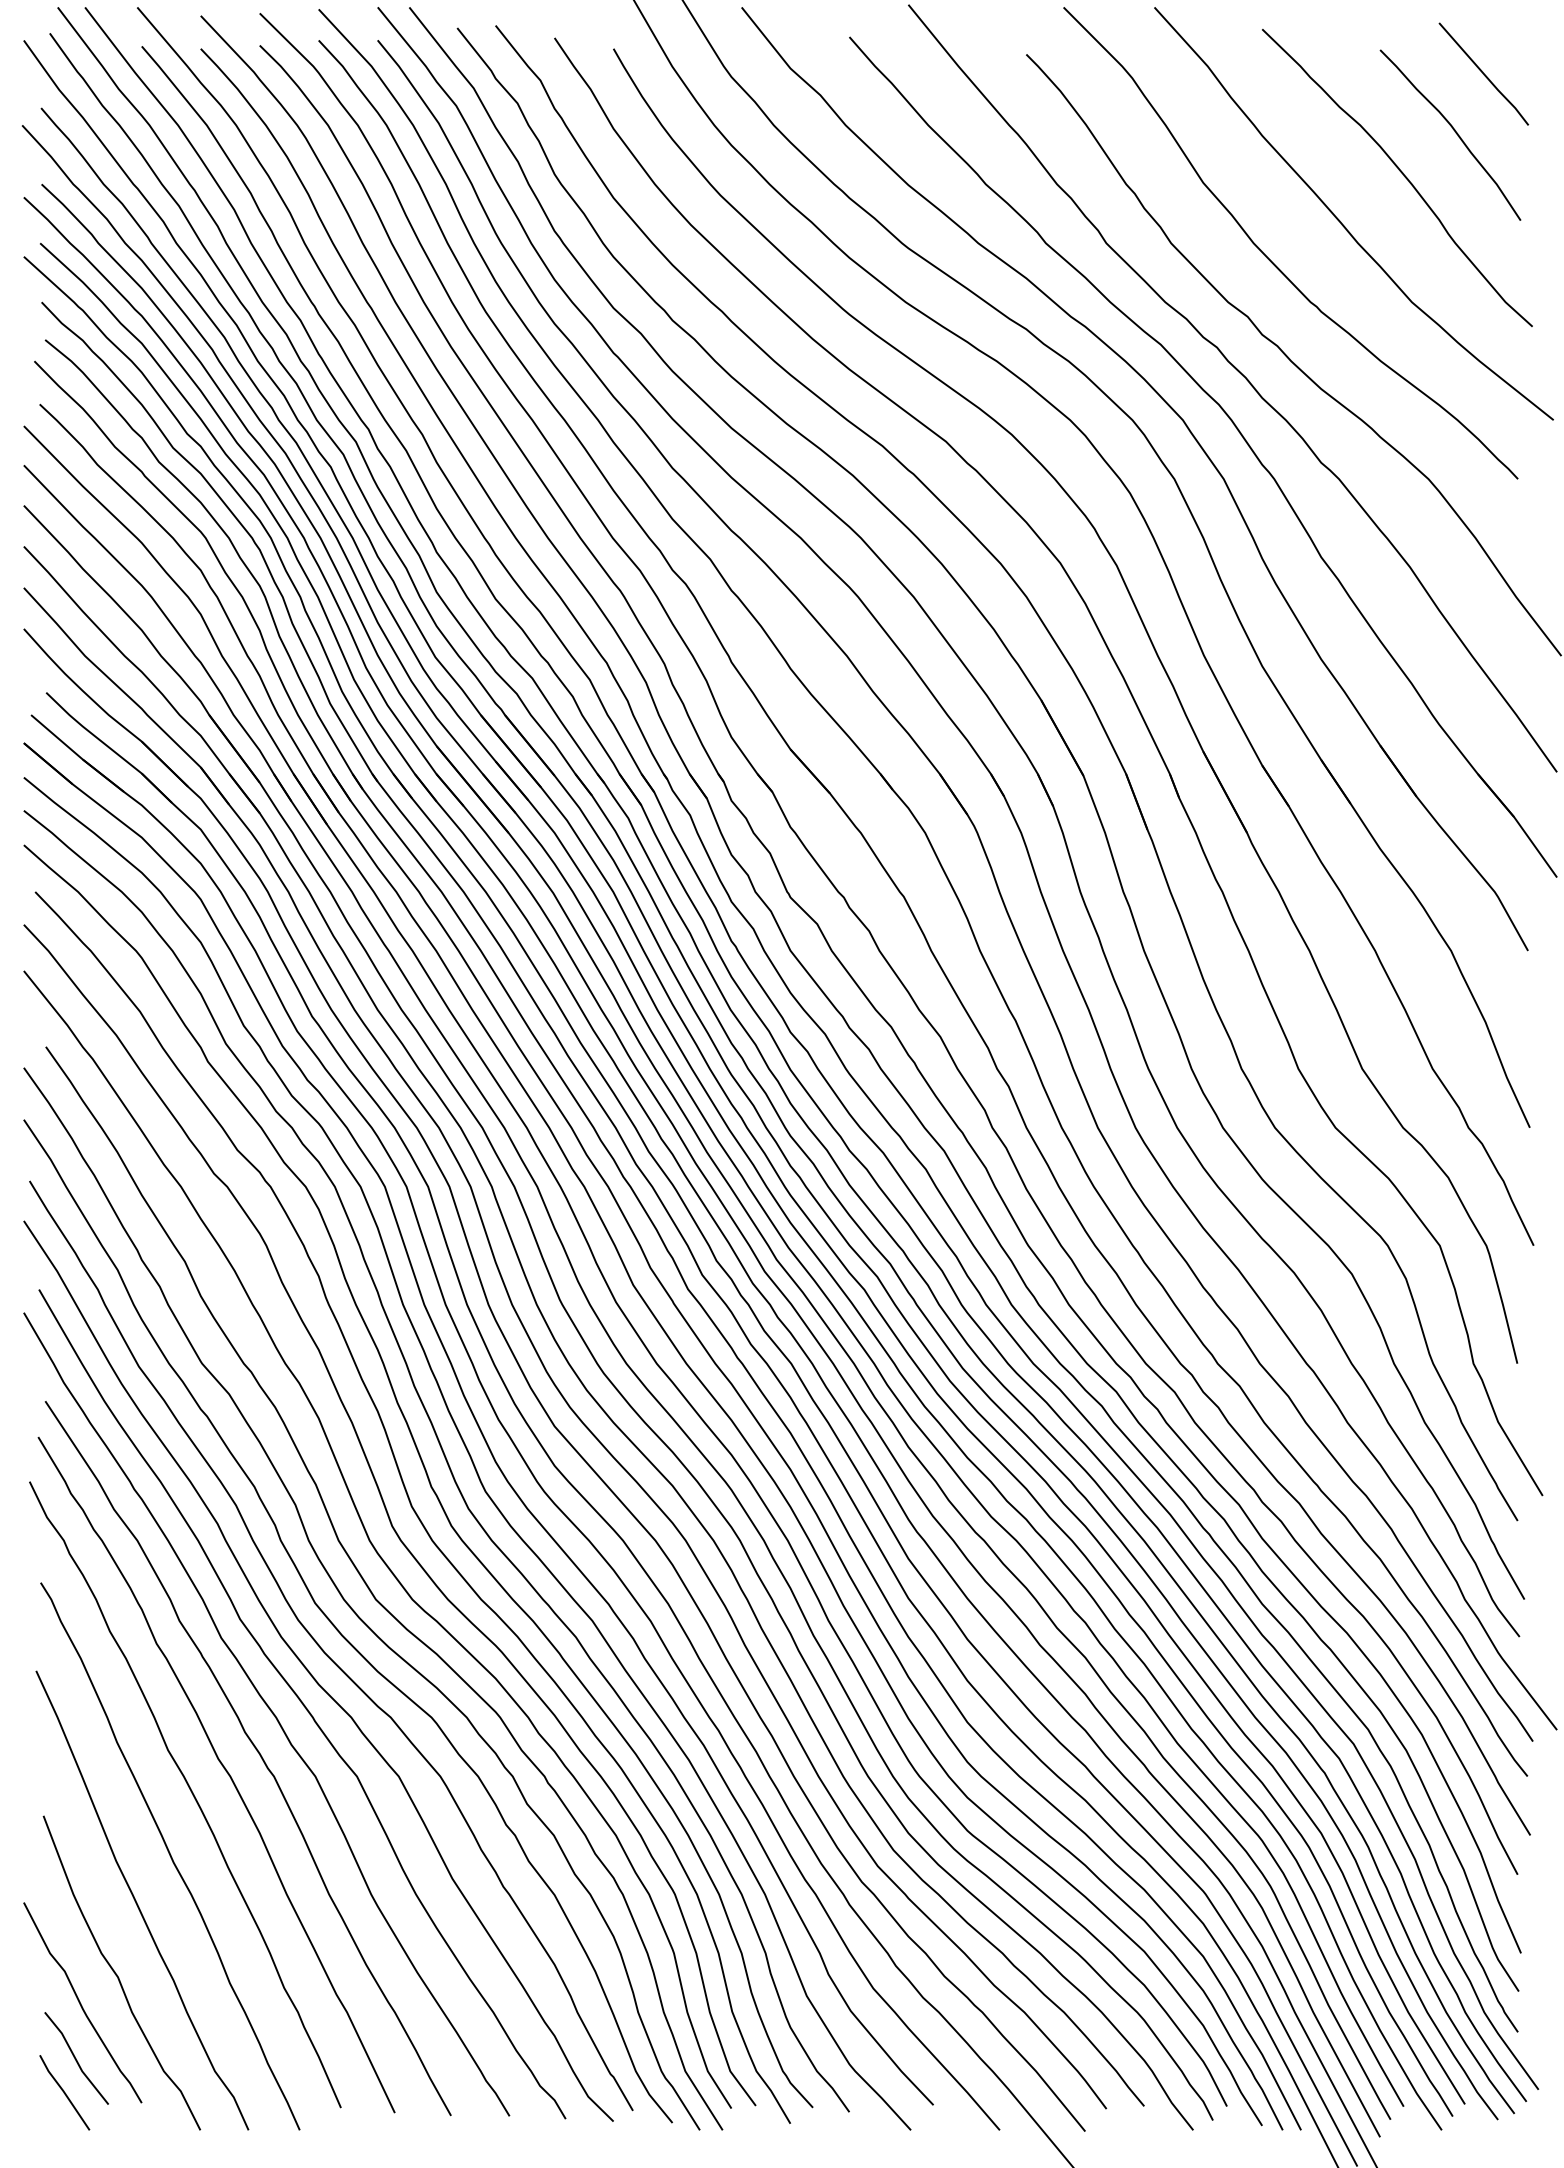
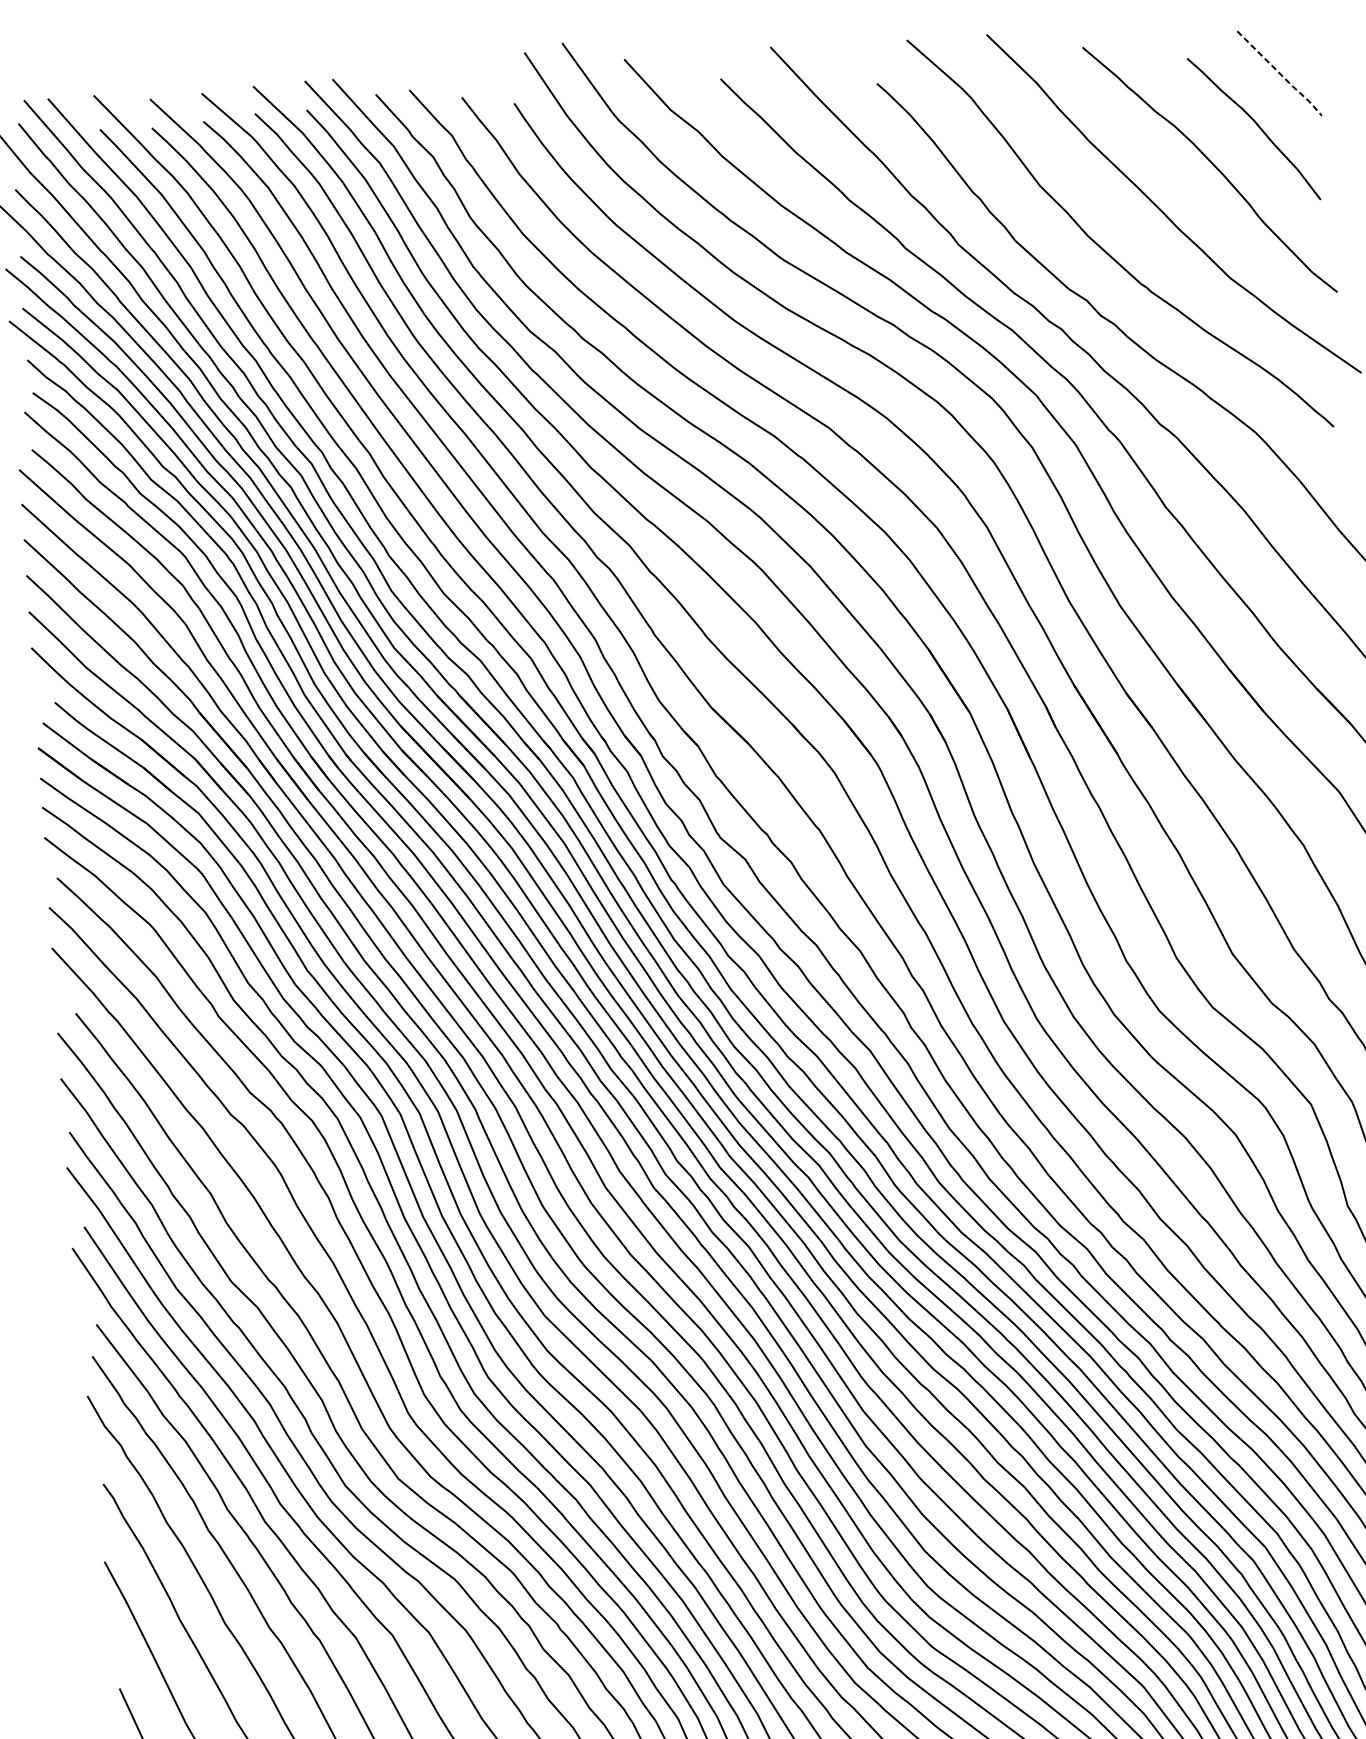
line: (1485, 75) -> (1281, 74), solid -> dashed

